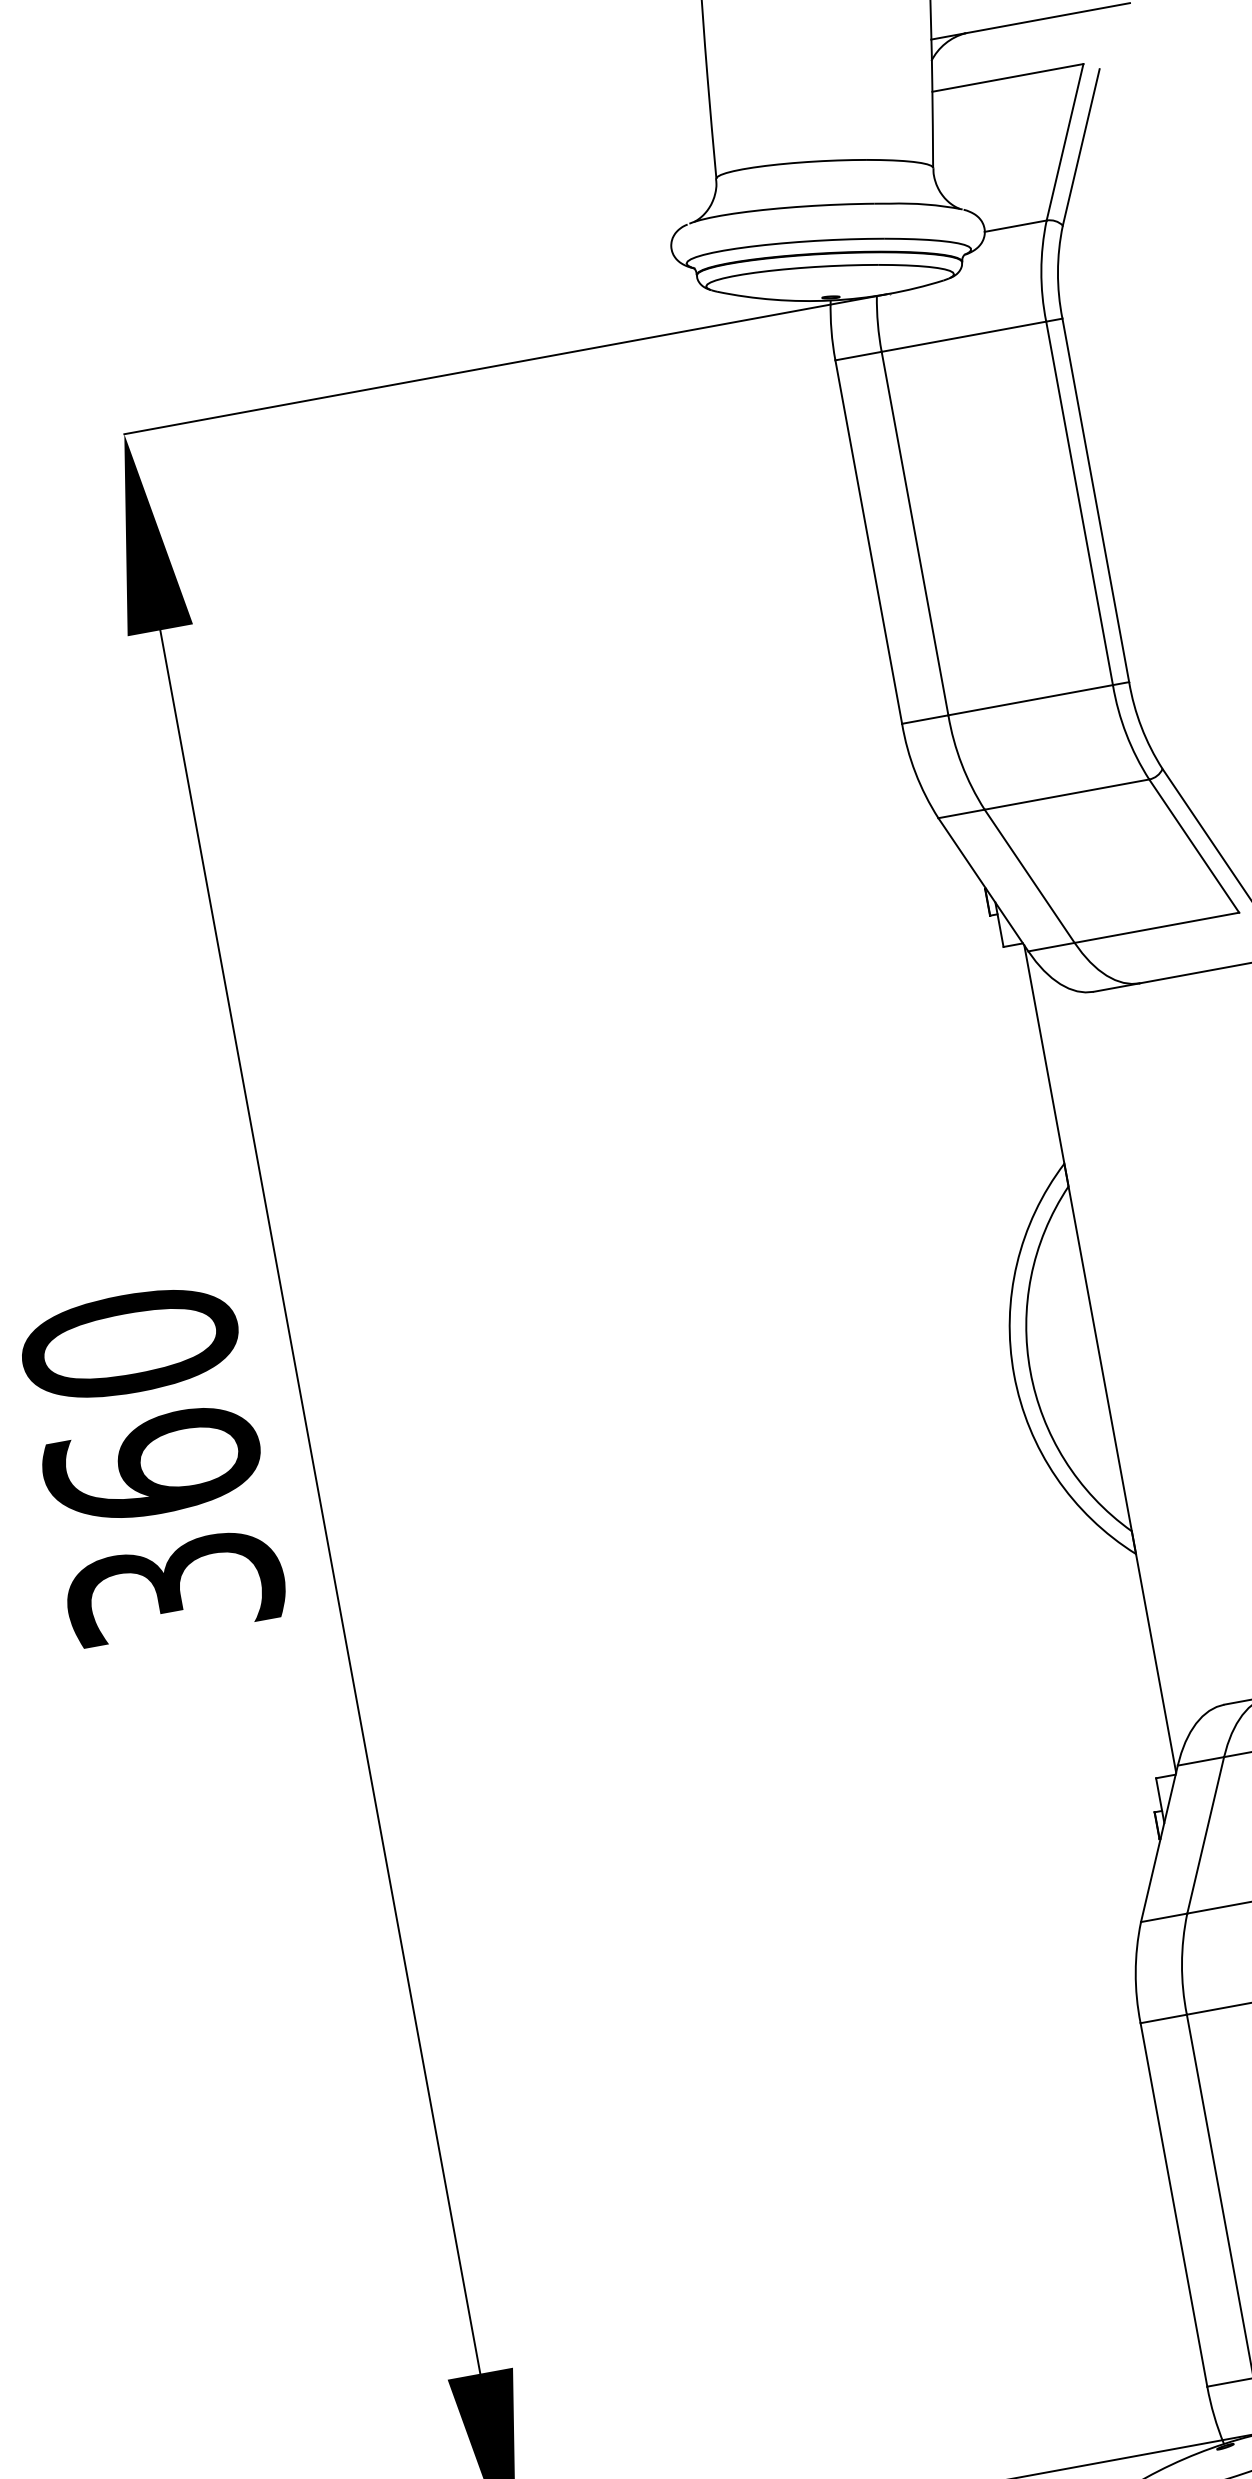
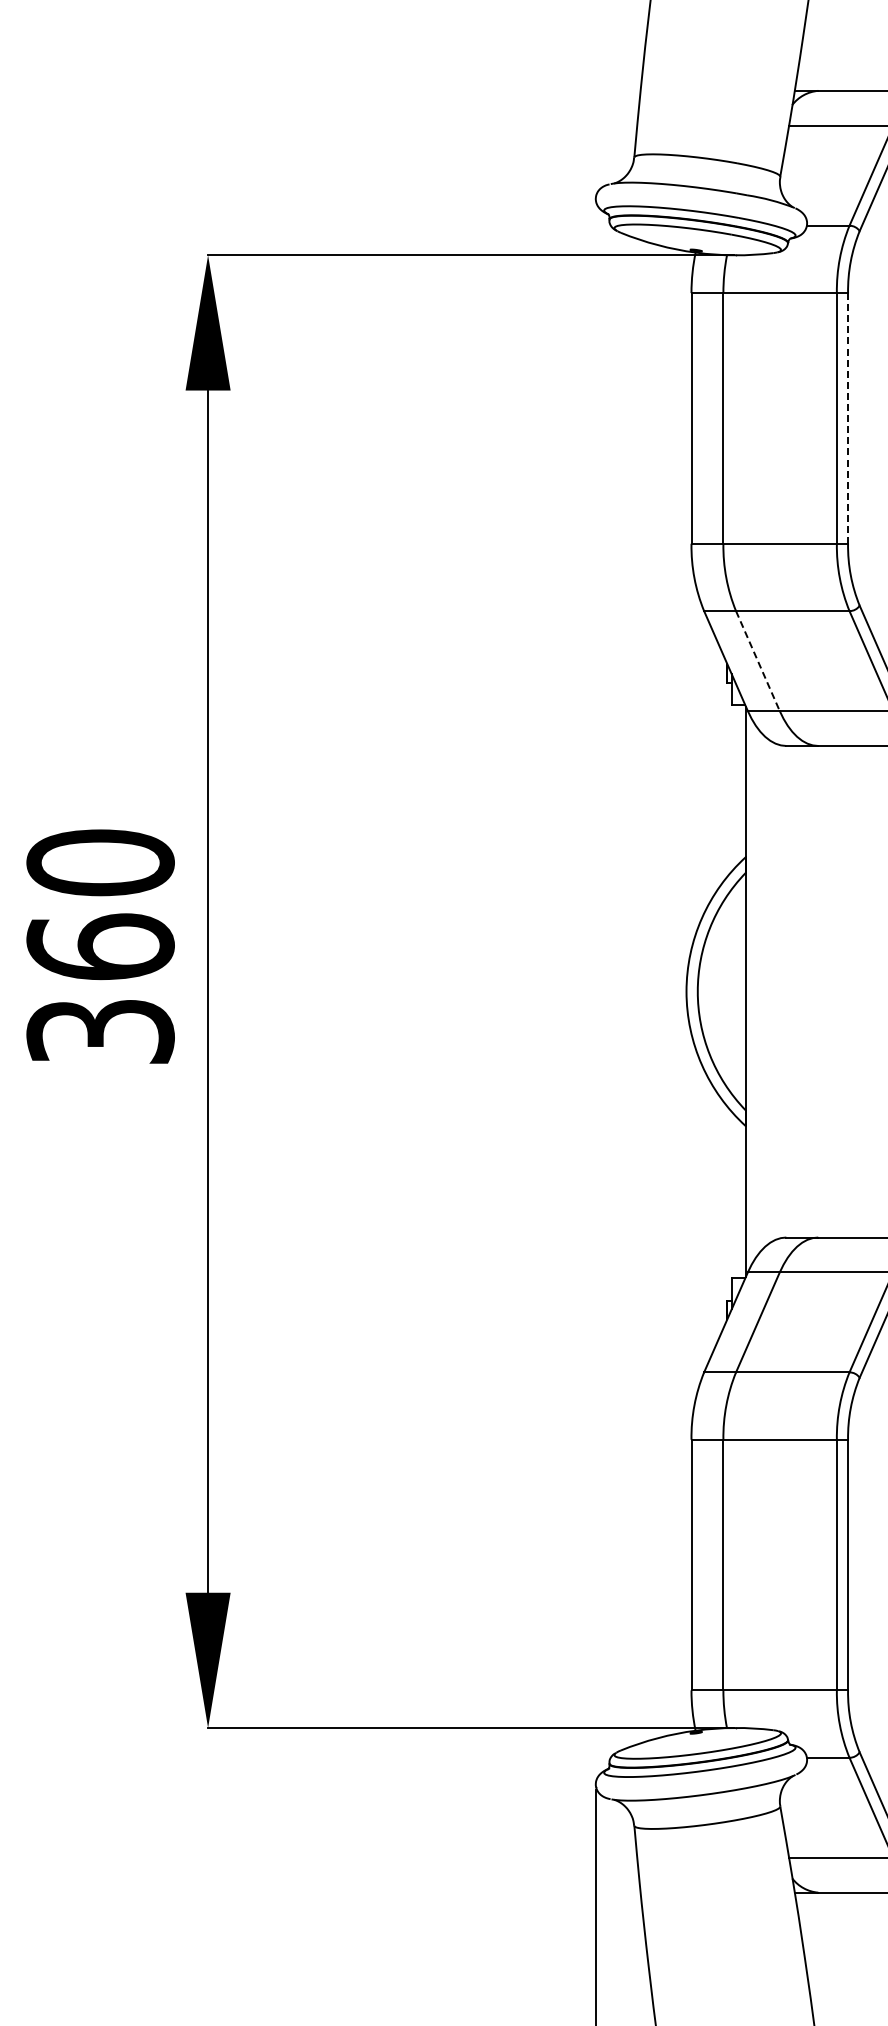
line: (1096, 500) -> (848, 418), solid -> dashed
line: (1029, 877) -> (757, 661), solid -> dashed

